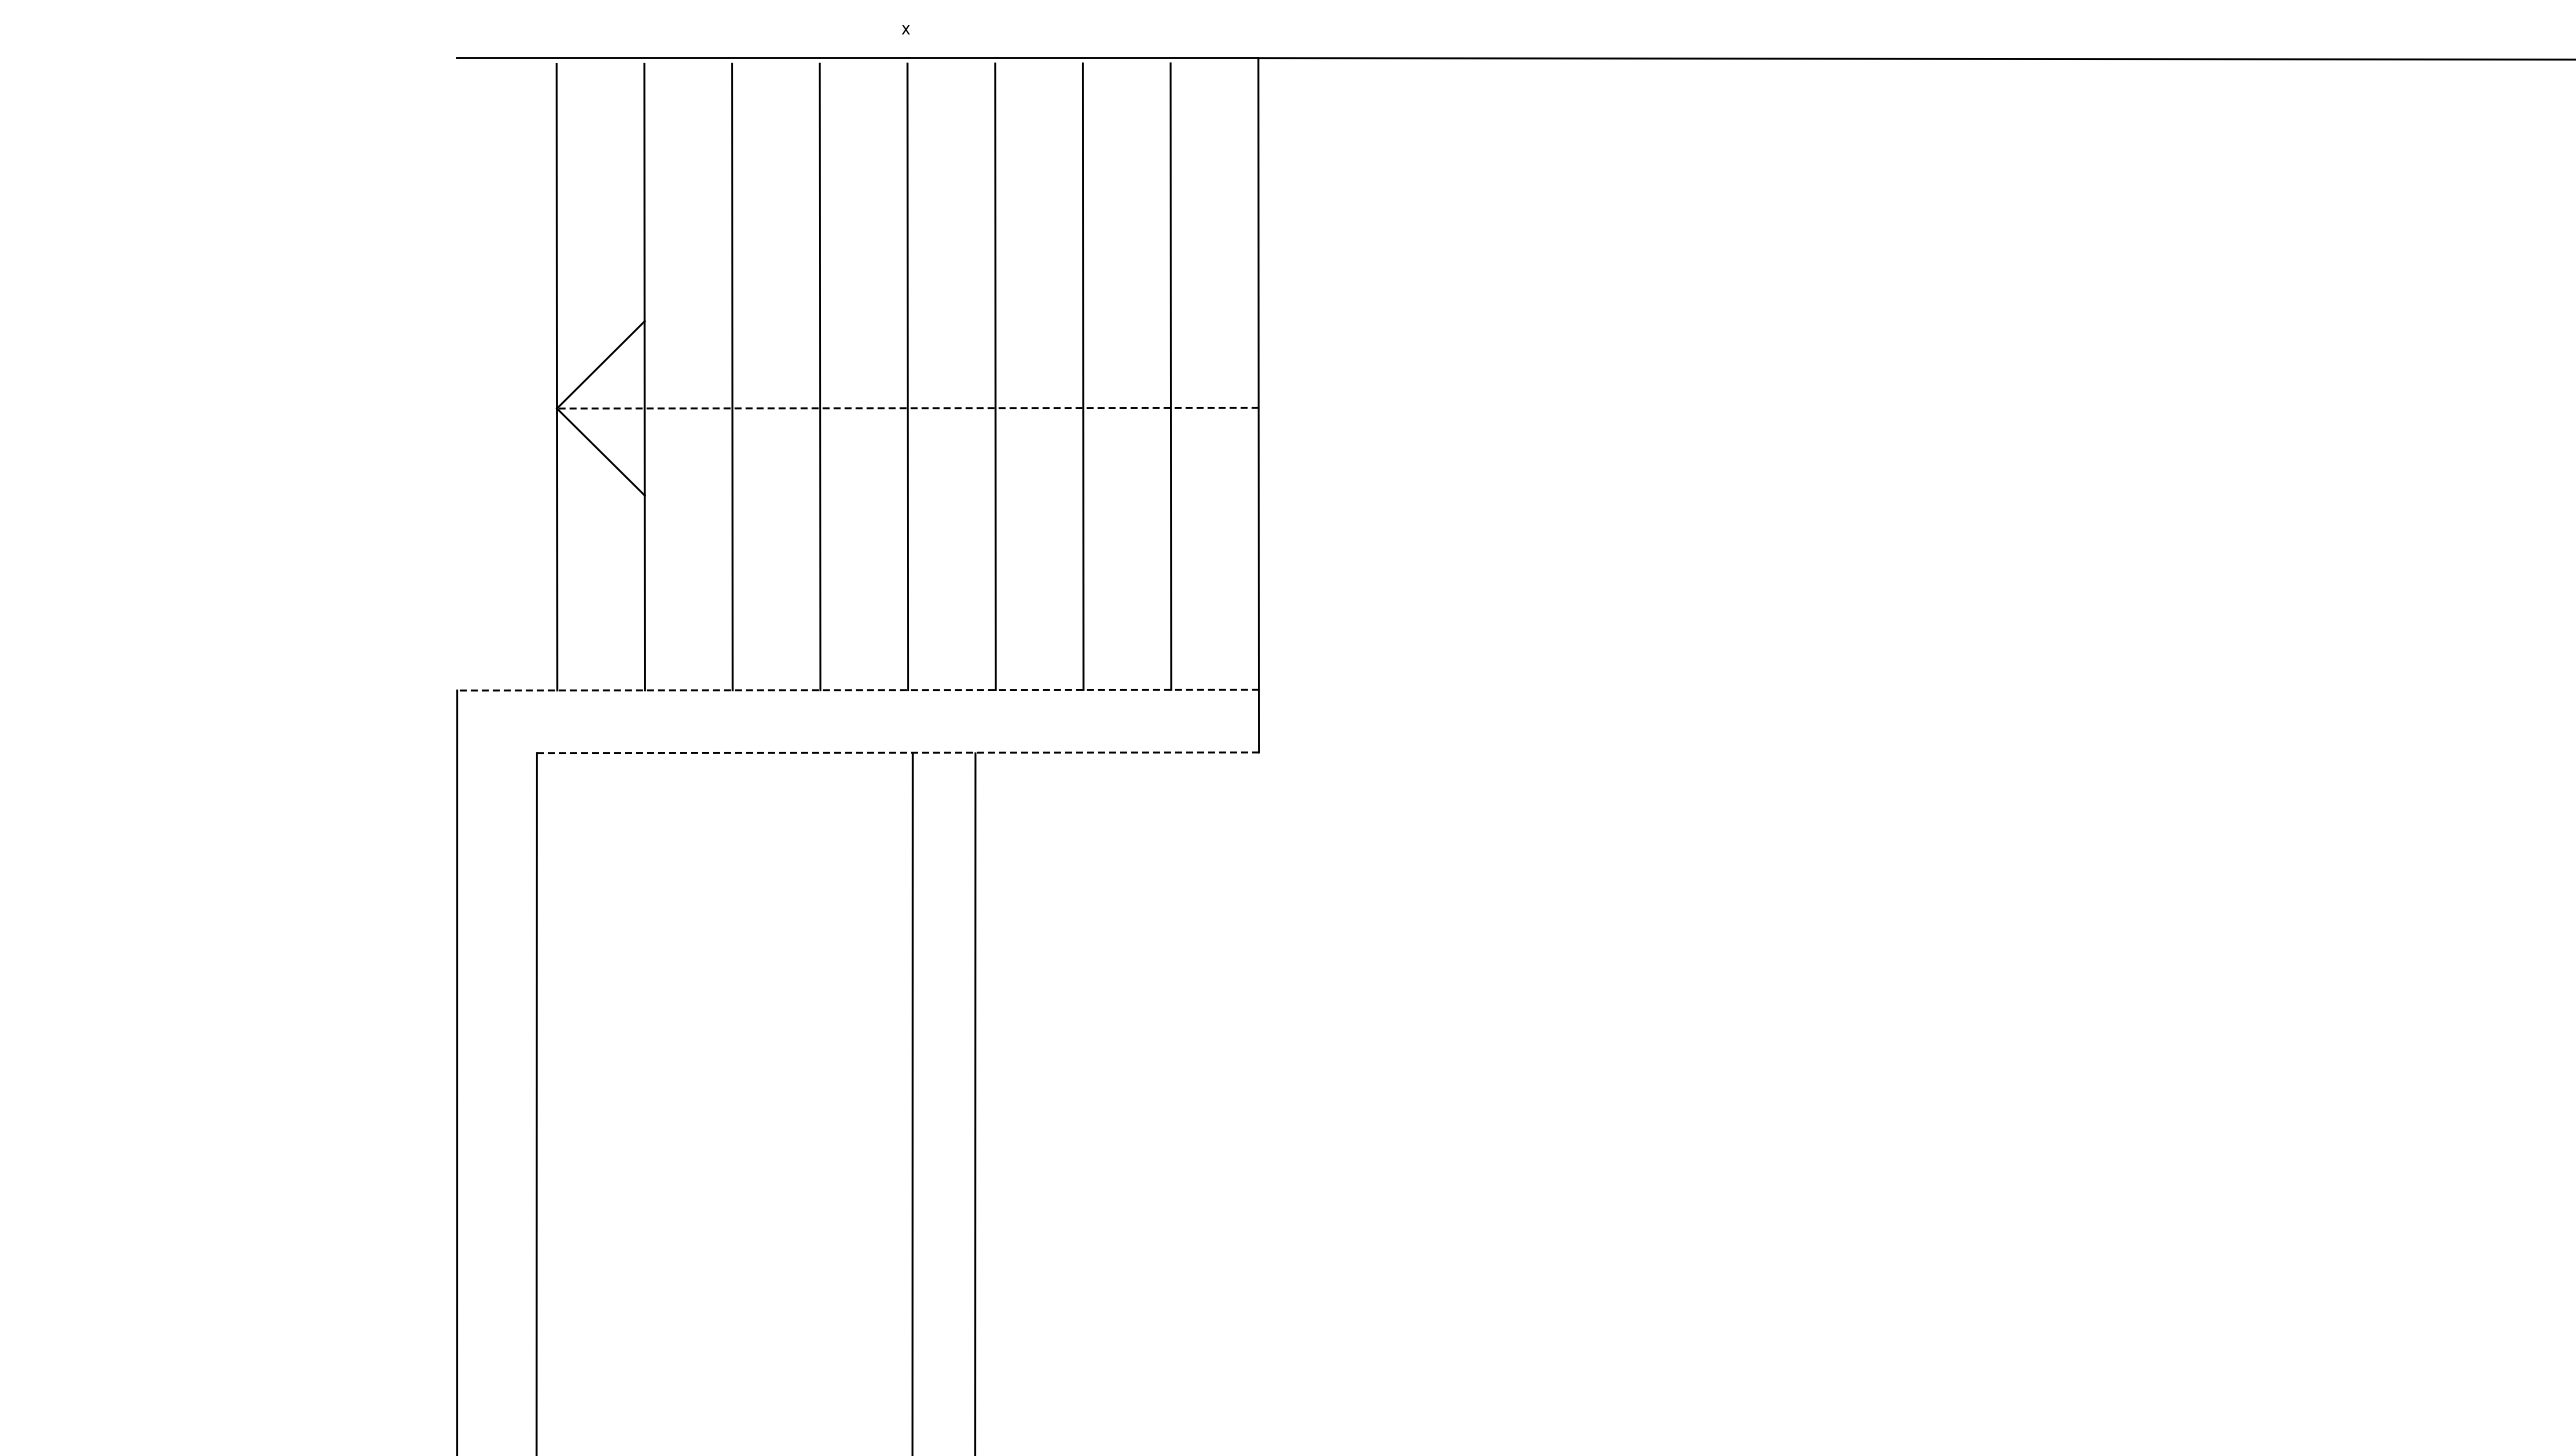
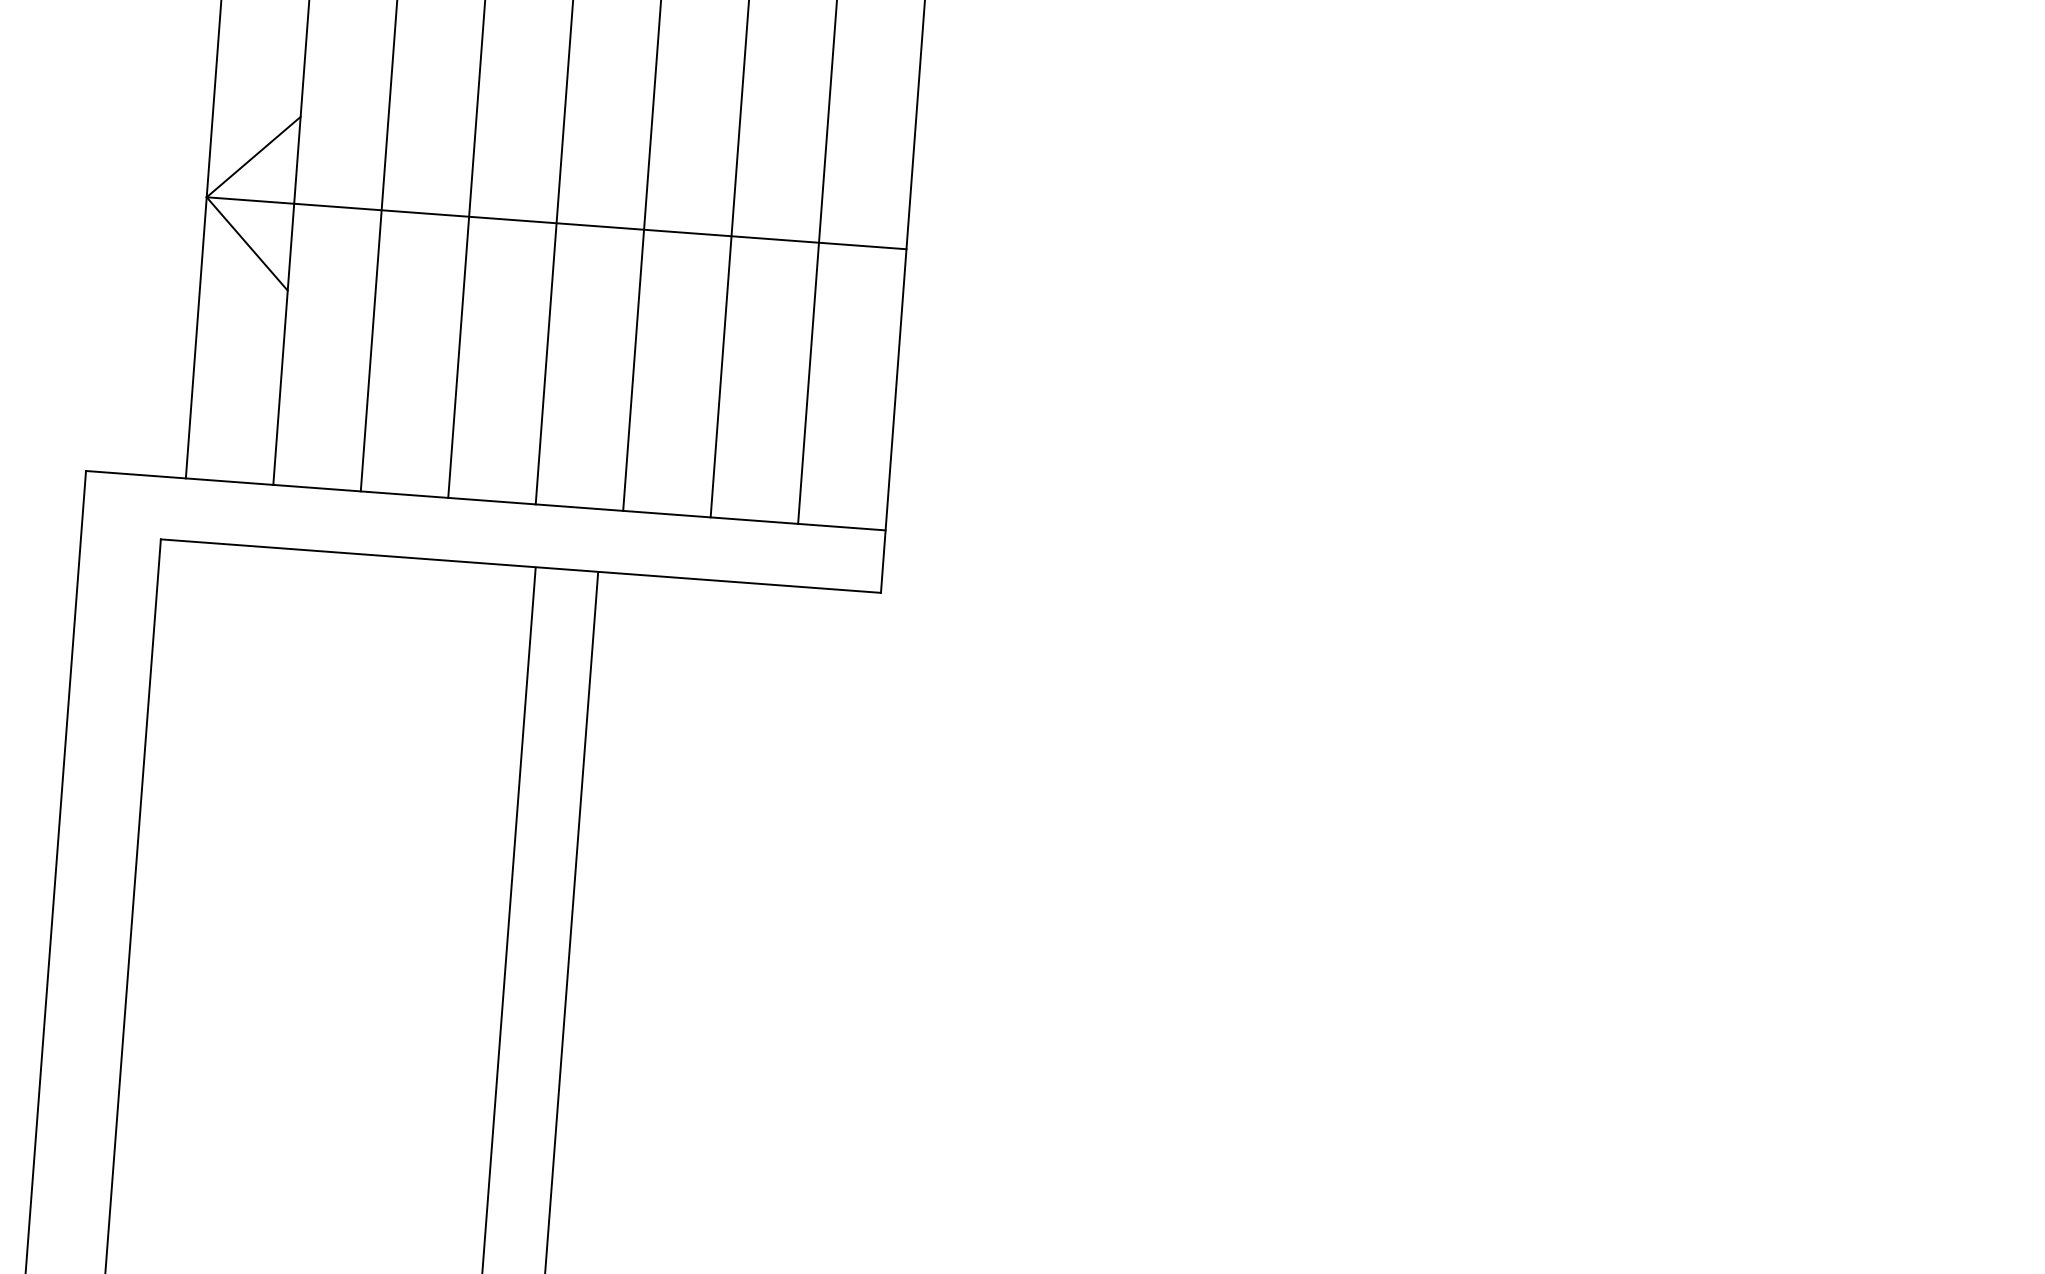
line: (907, 408) -> (556, 223), dashed -> solid
line: (858, 690) -> (486, 501), dashed -> solid
line: (897, 752) -> (520, 565), dashed -> solid

